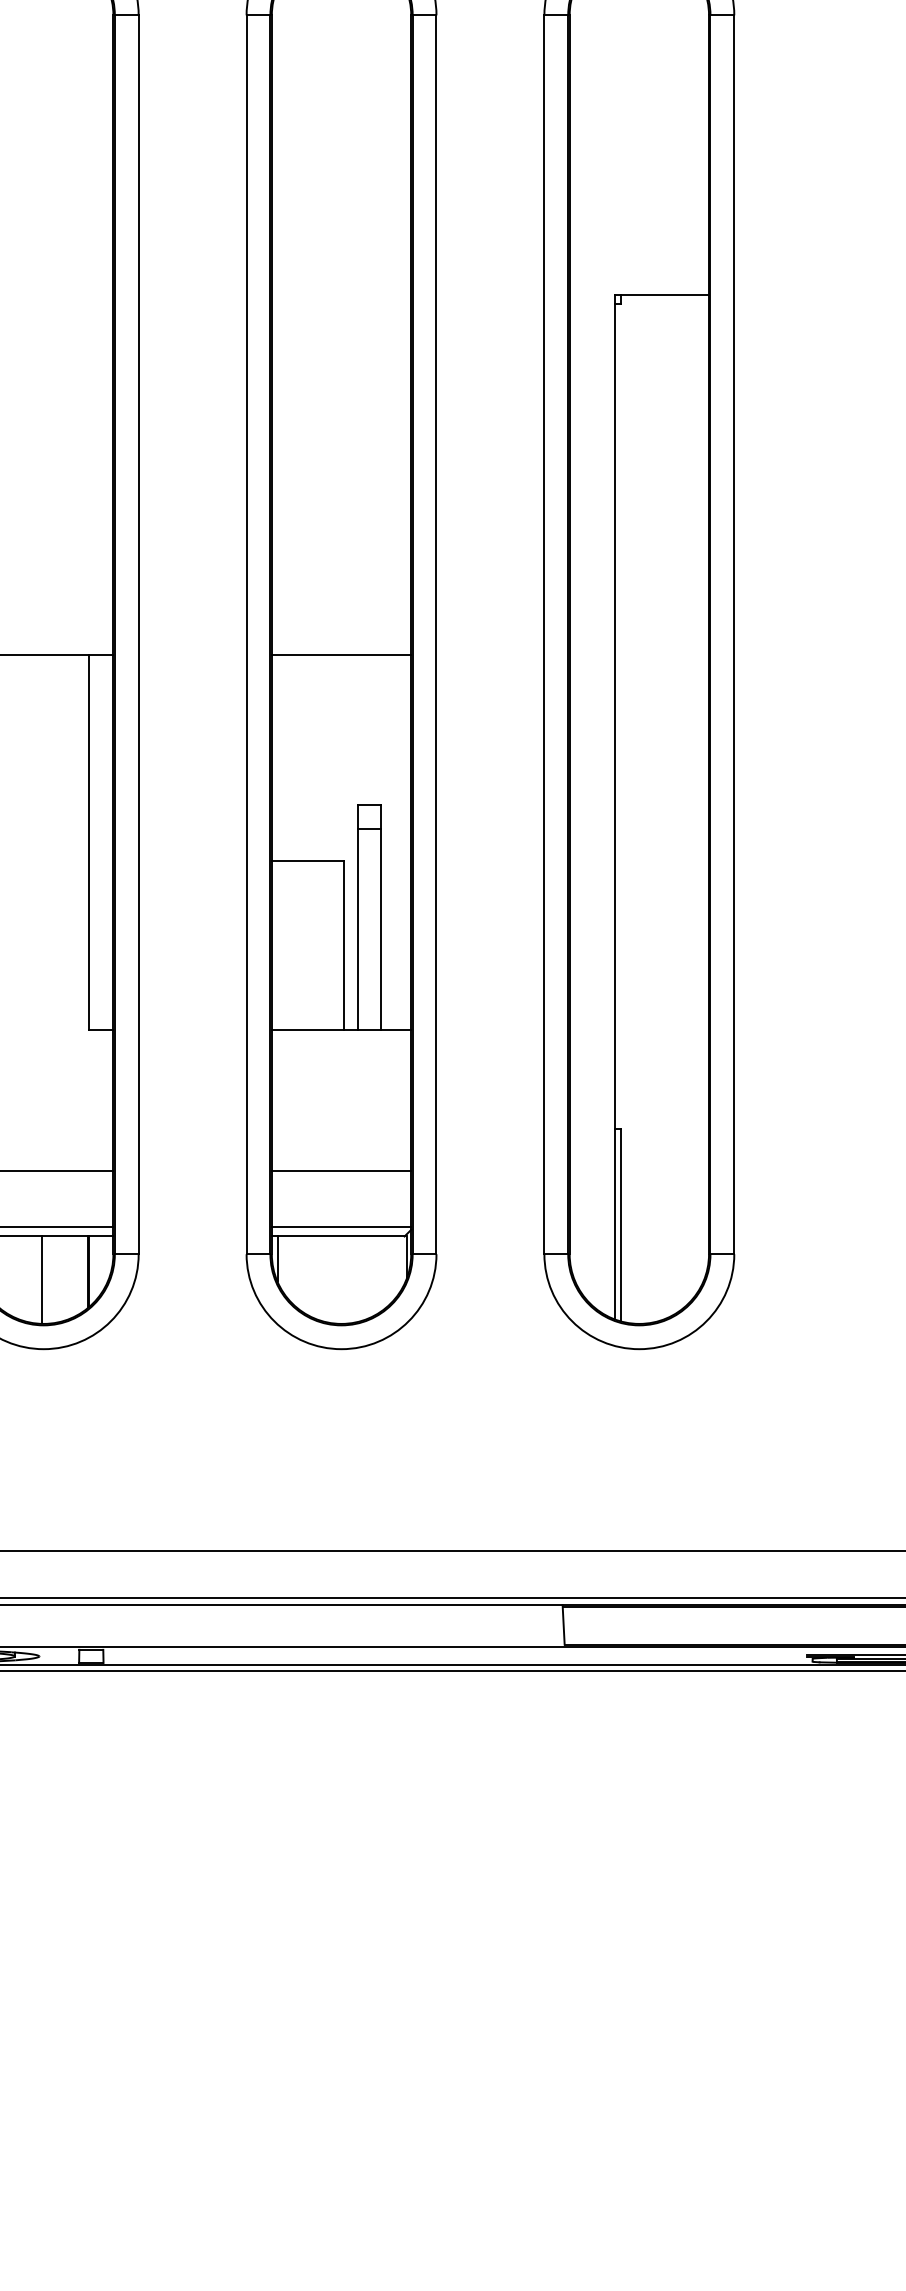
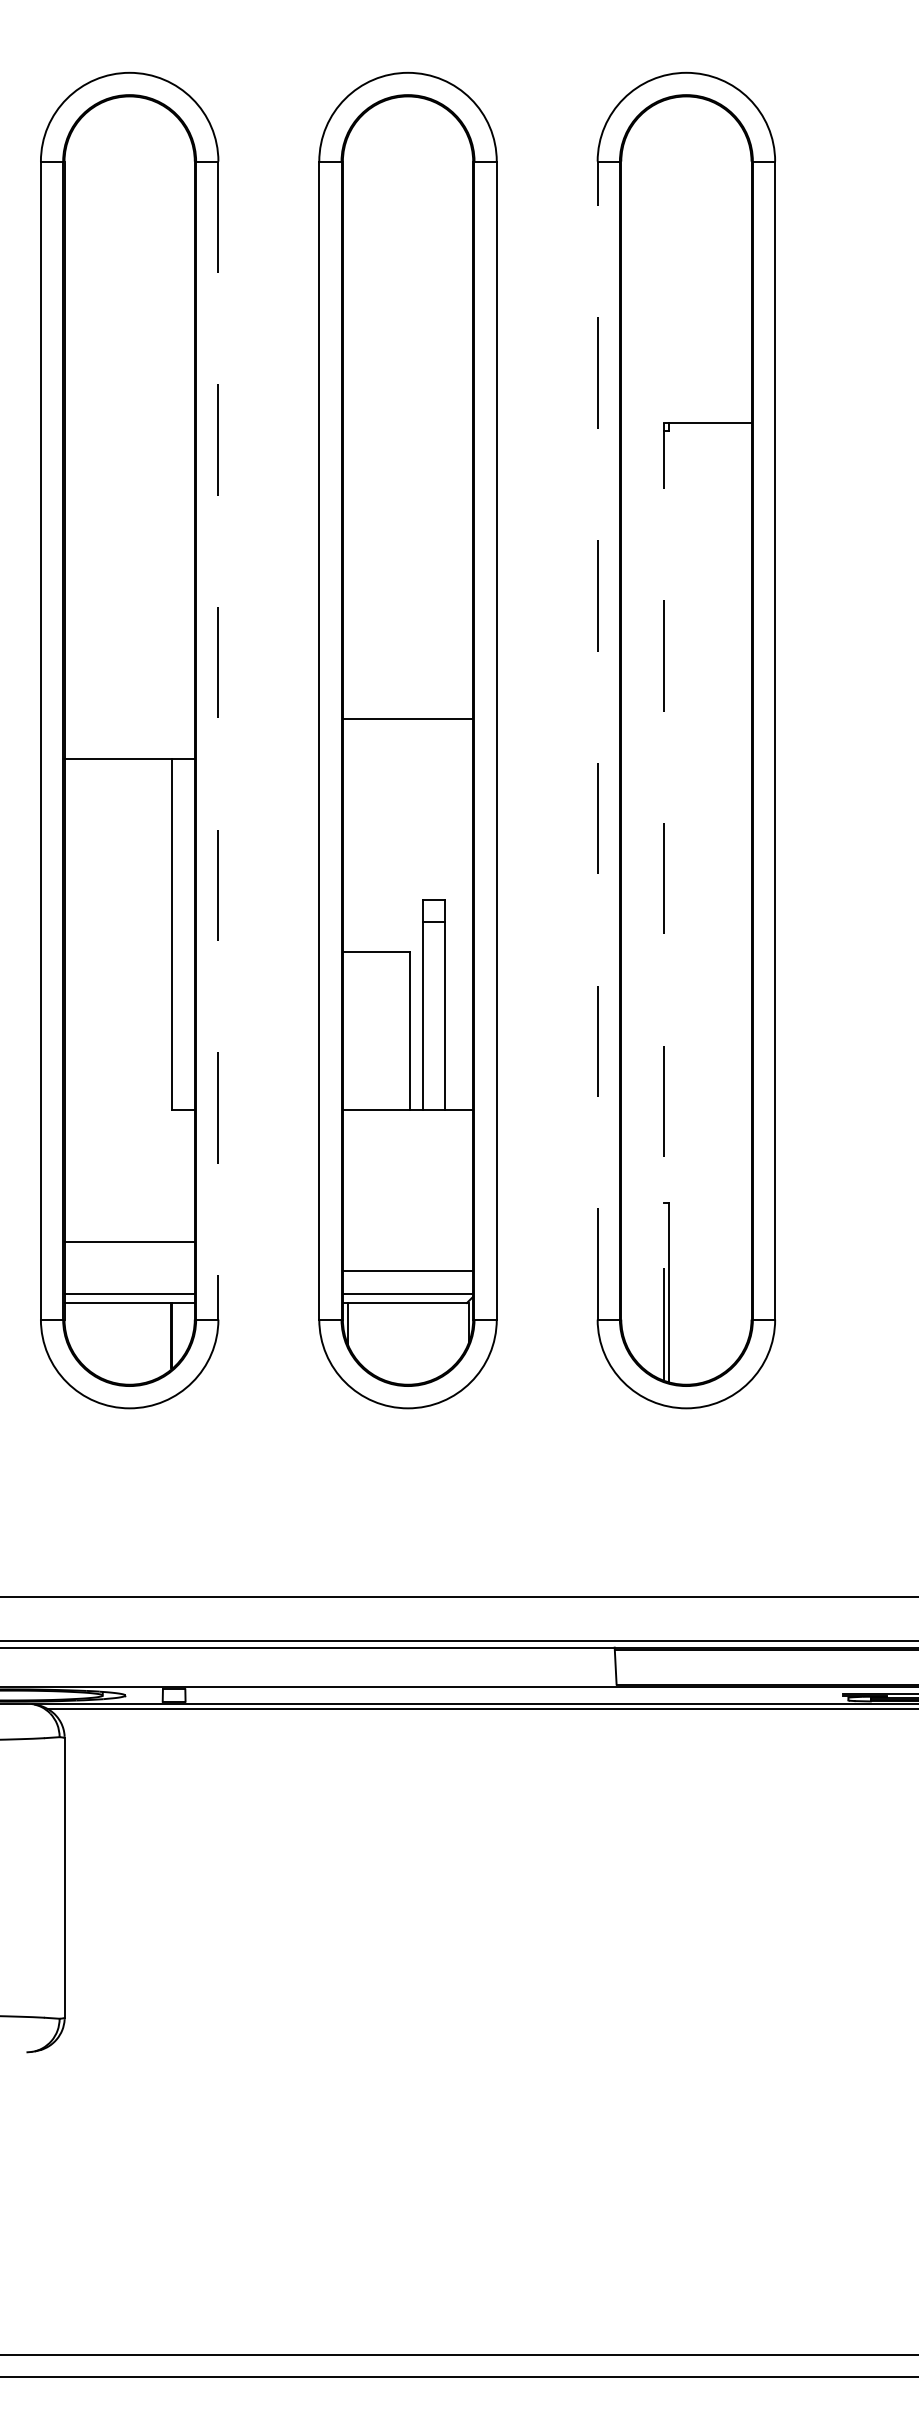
line: (544, 634) -> (597, 740), solid -> dashed
line: (138, 635) -> (218, 741), solid -> dashed
line: (340, 655) -> (407, 719), moved
line: (614, 805) -> (663, 900), solid -> dashed
line: (340, 1170) -> (407, 1270), moved
line: (42, 1279) -> (128, 1343), removed

